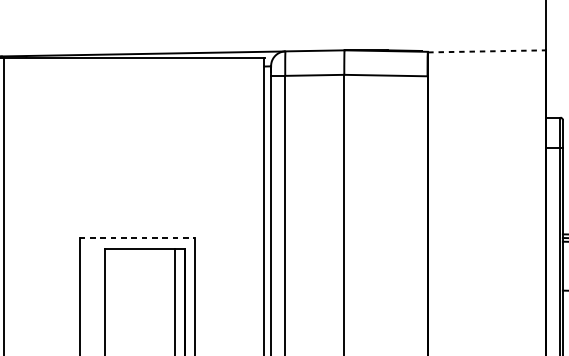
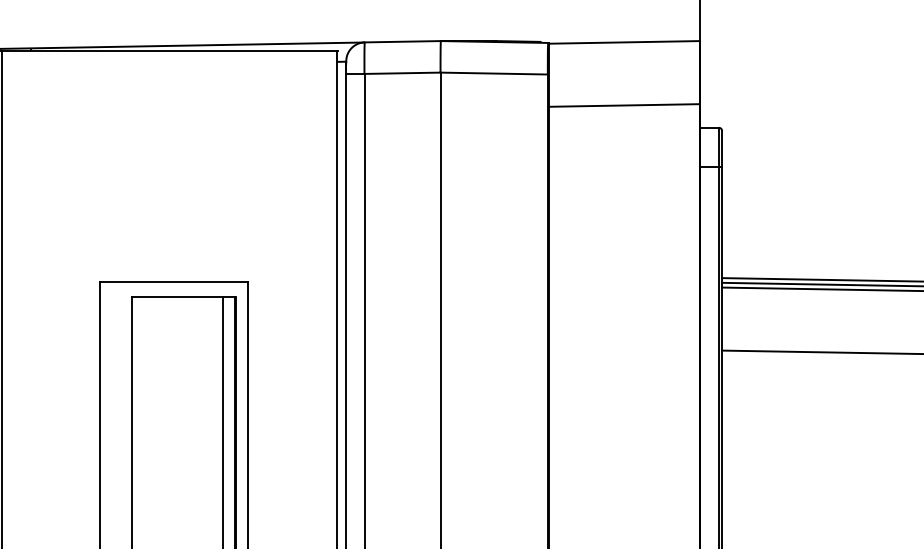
line: (487, 51) -> (624, 42), dashed -> solid
line: (487, 100) -> (624, 105), added
line: (137, 237) -> (174, 282), dashed -> solid

